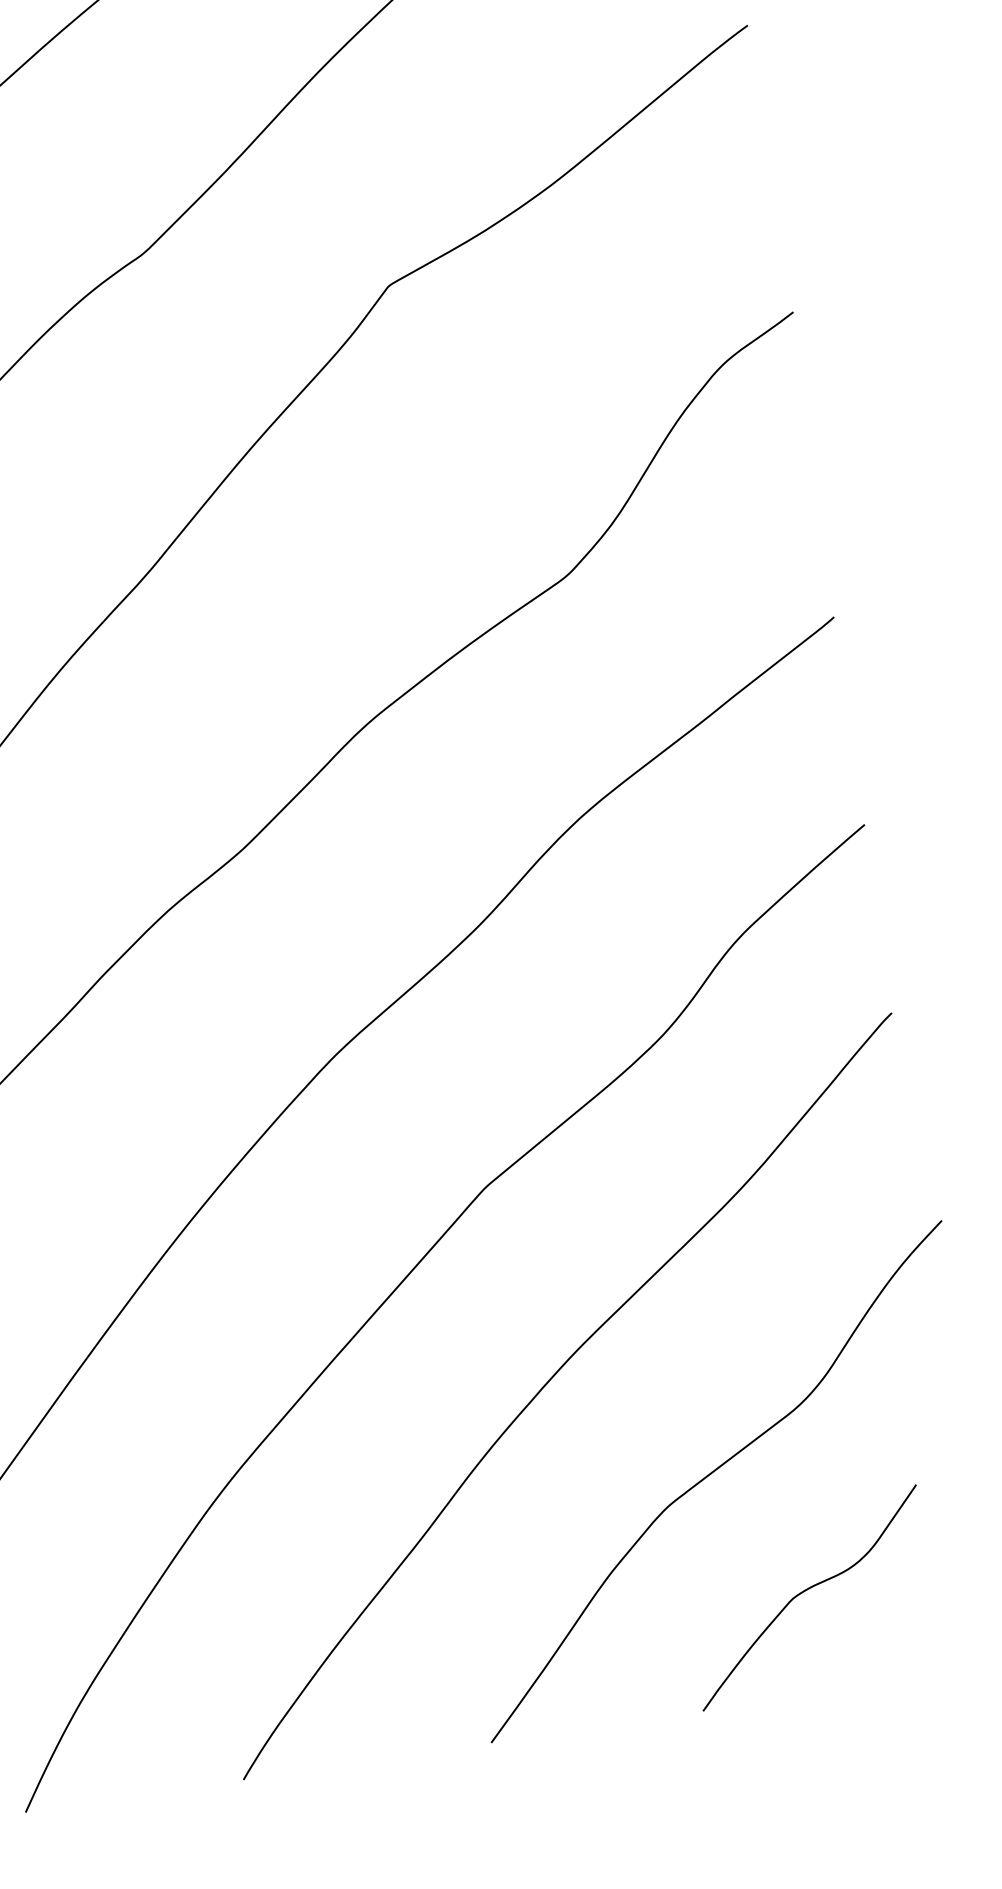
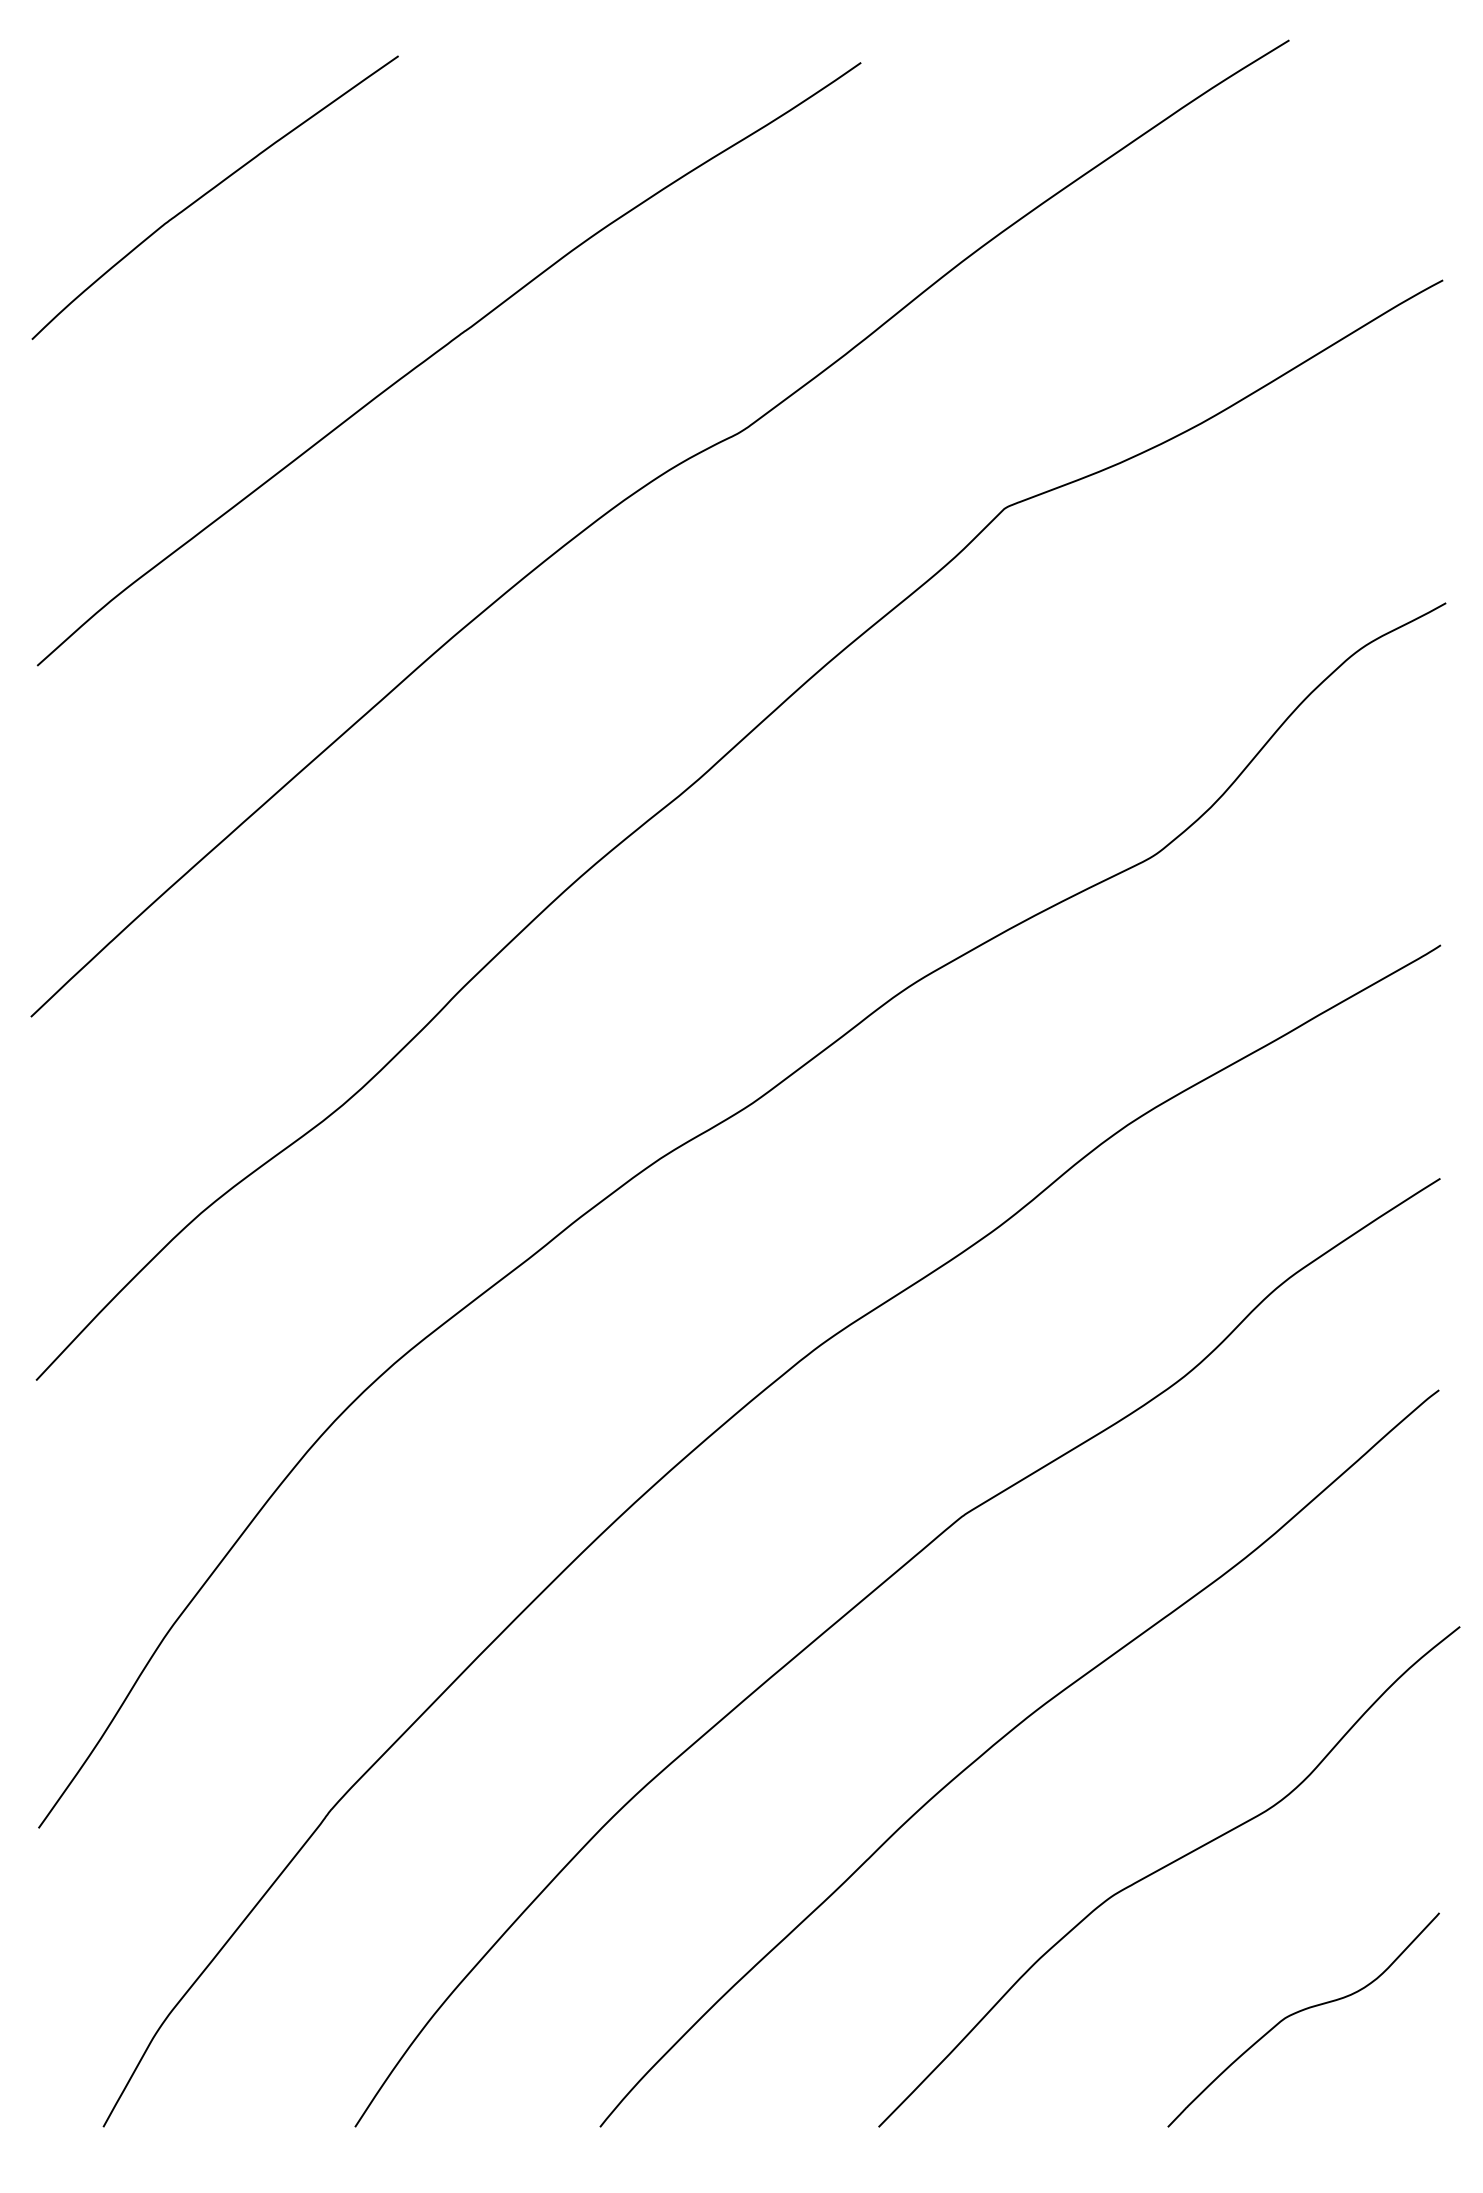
curve: (807, 1590) -> (1302, 2011), moved

